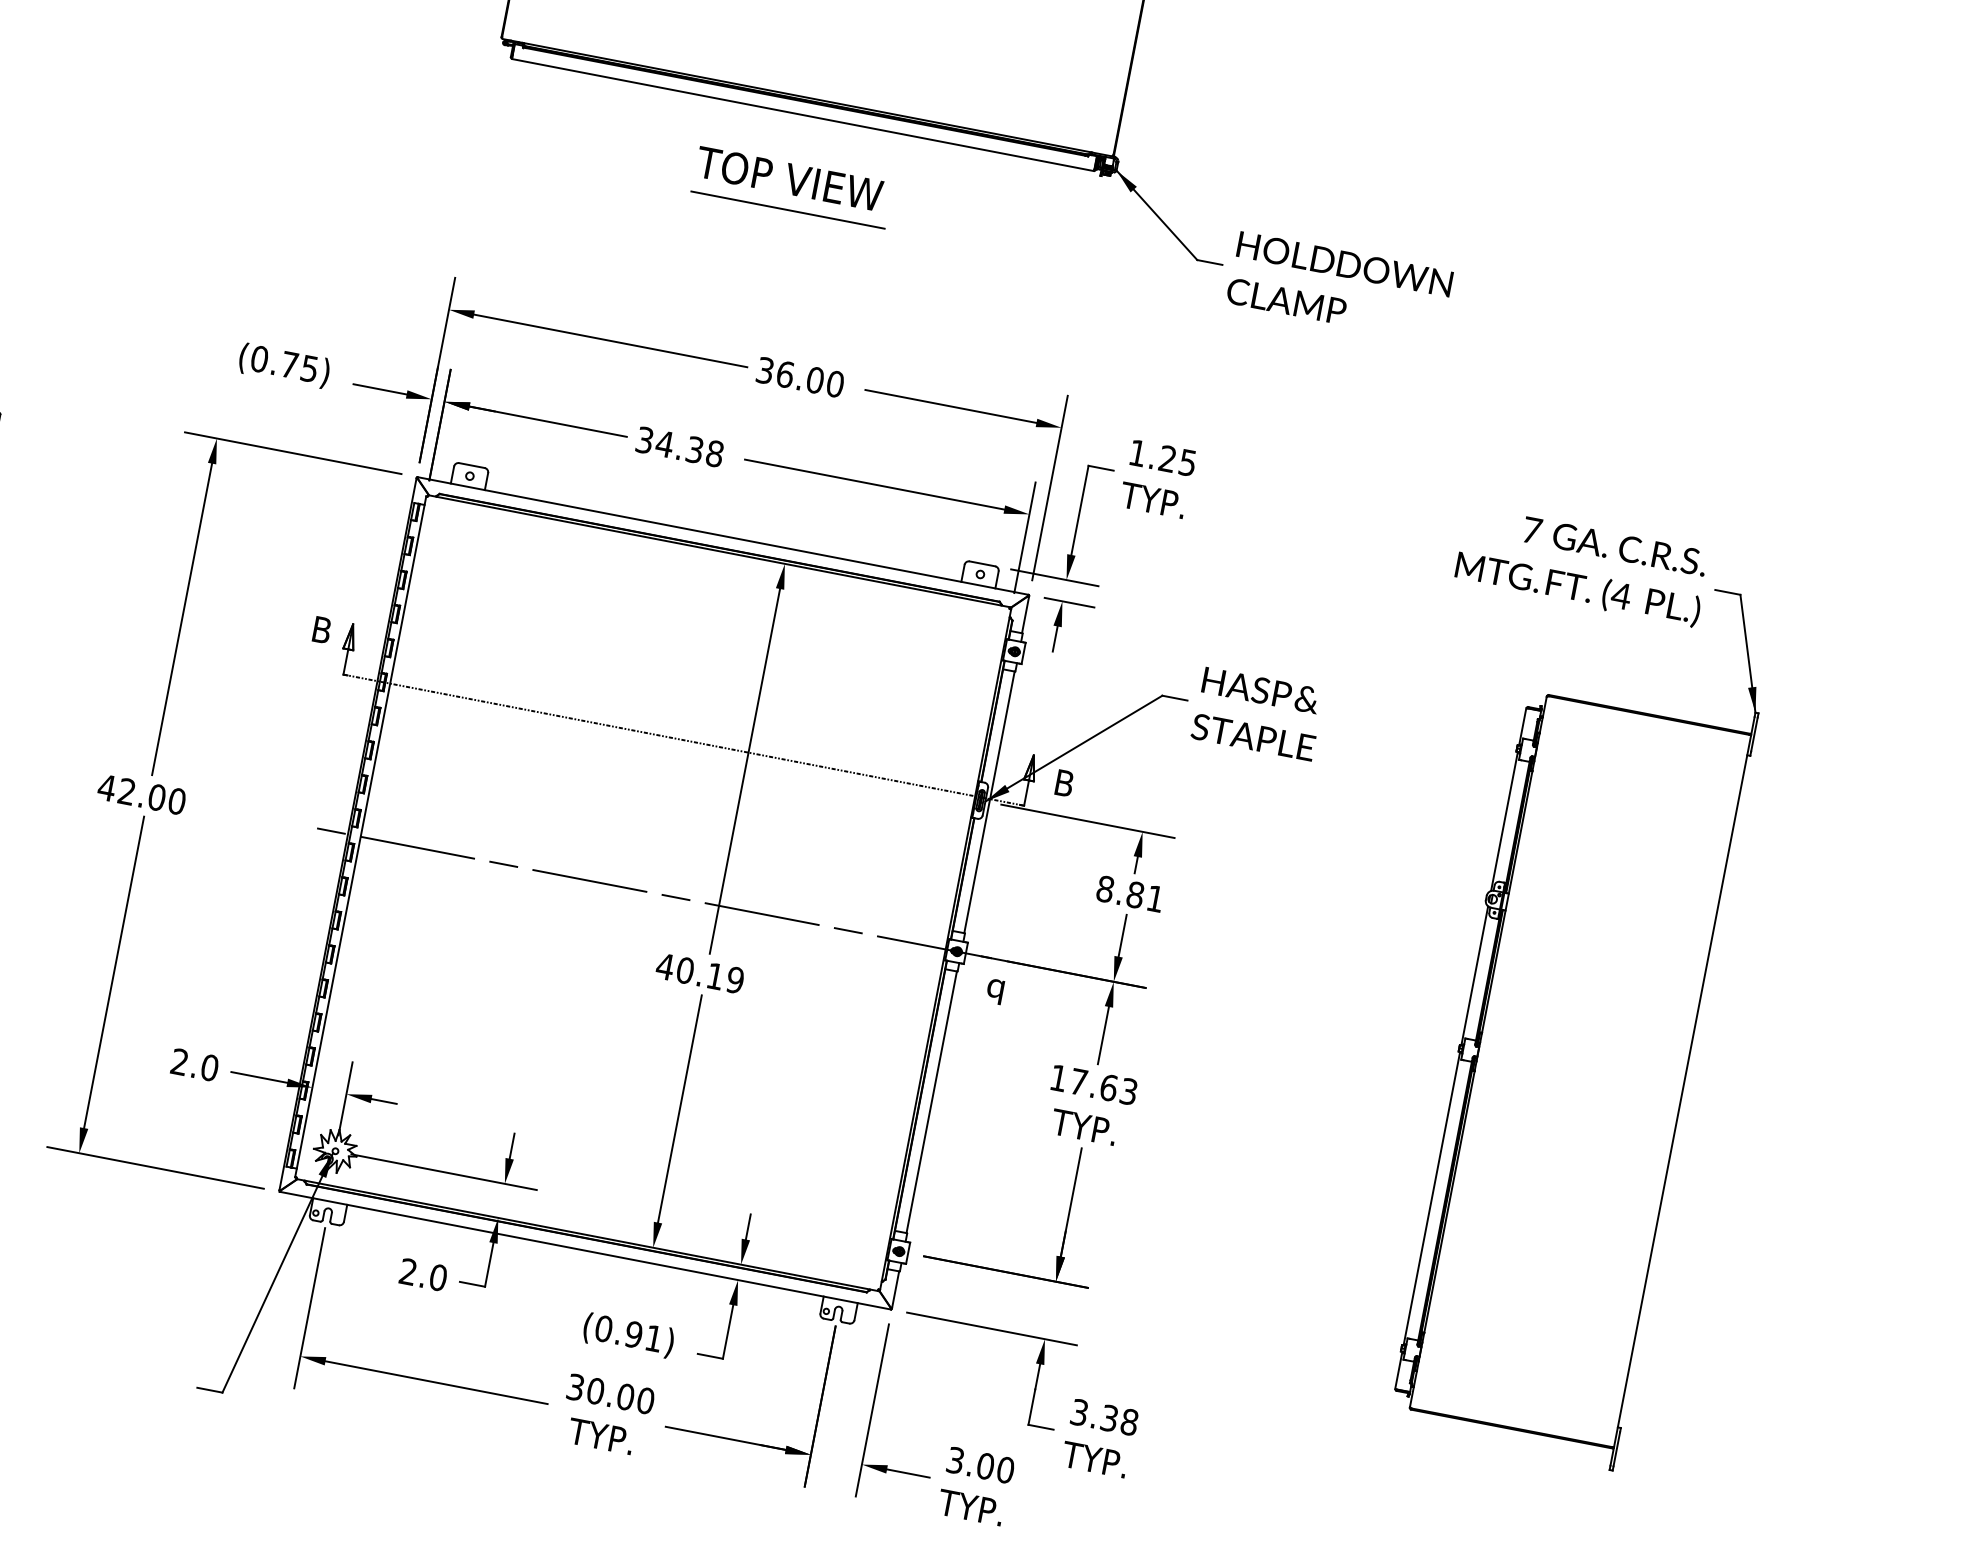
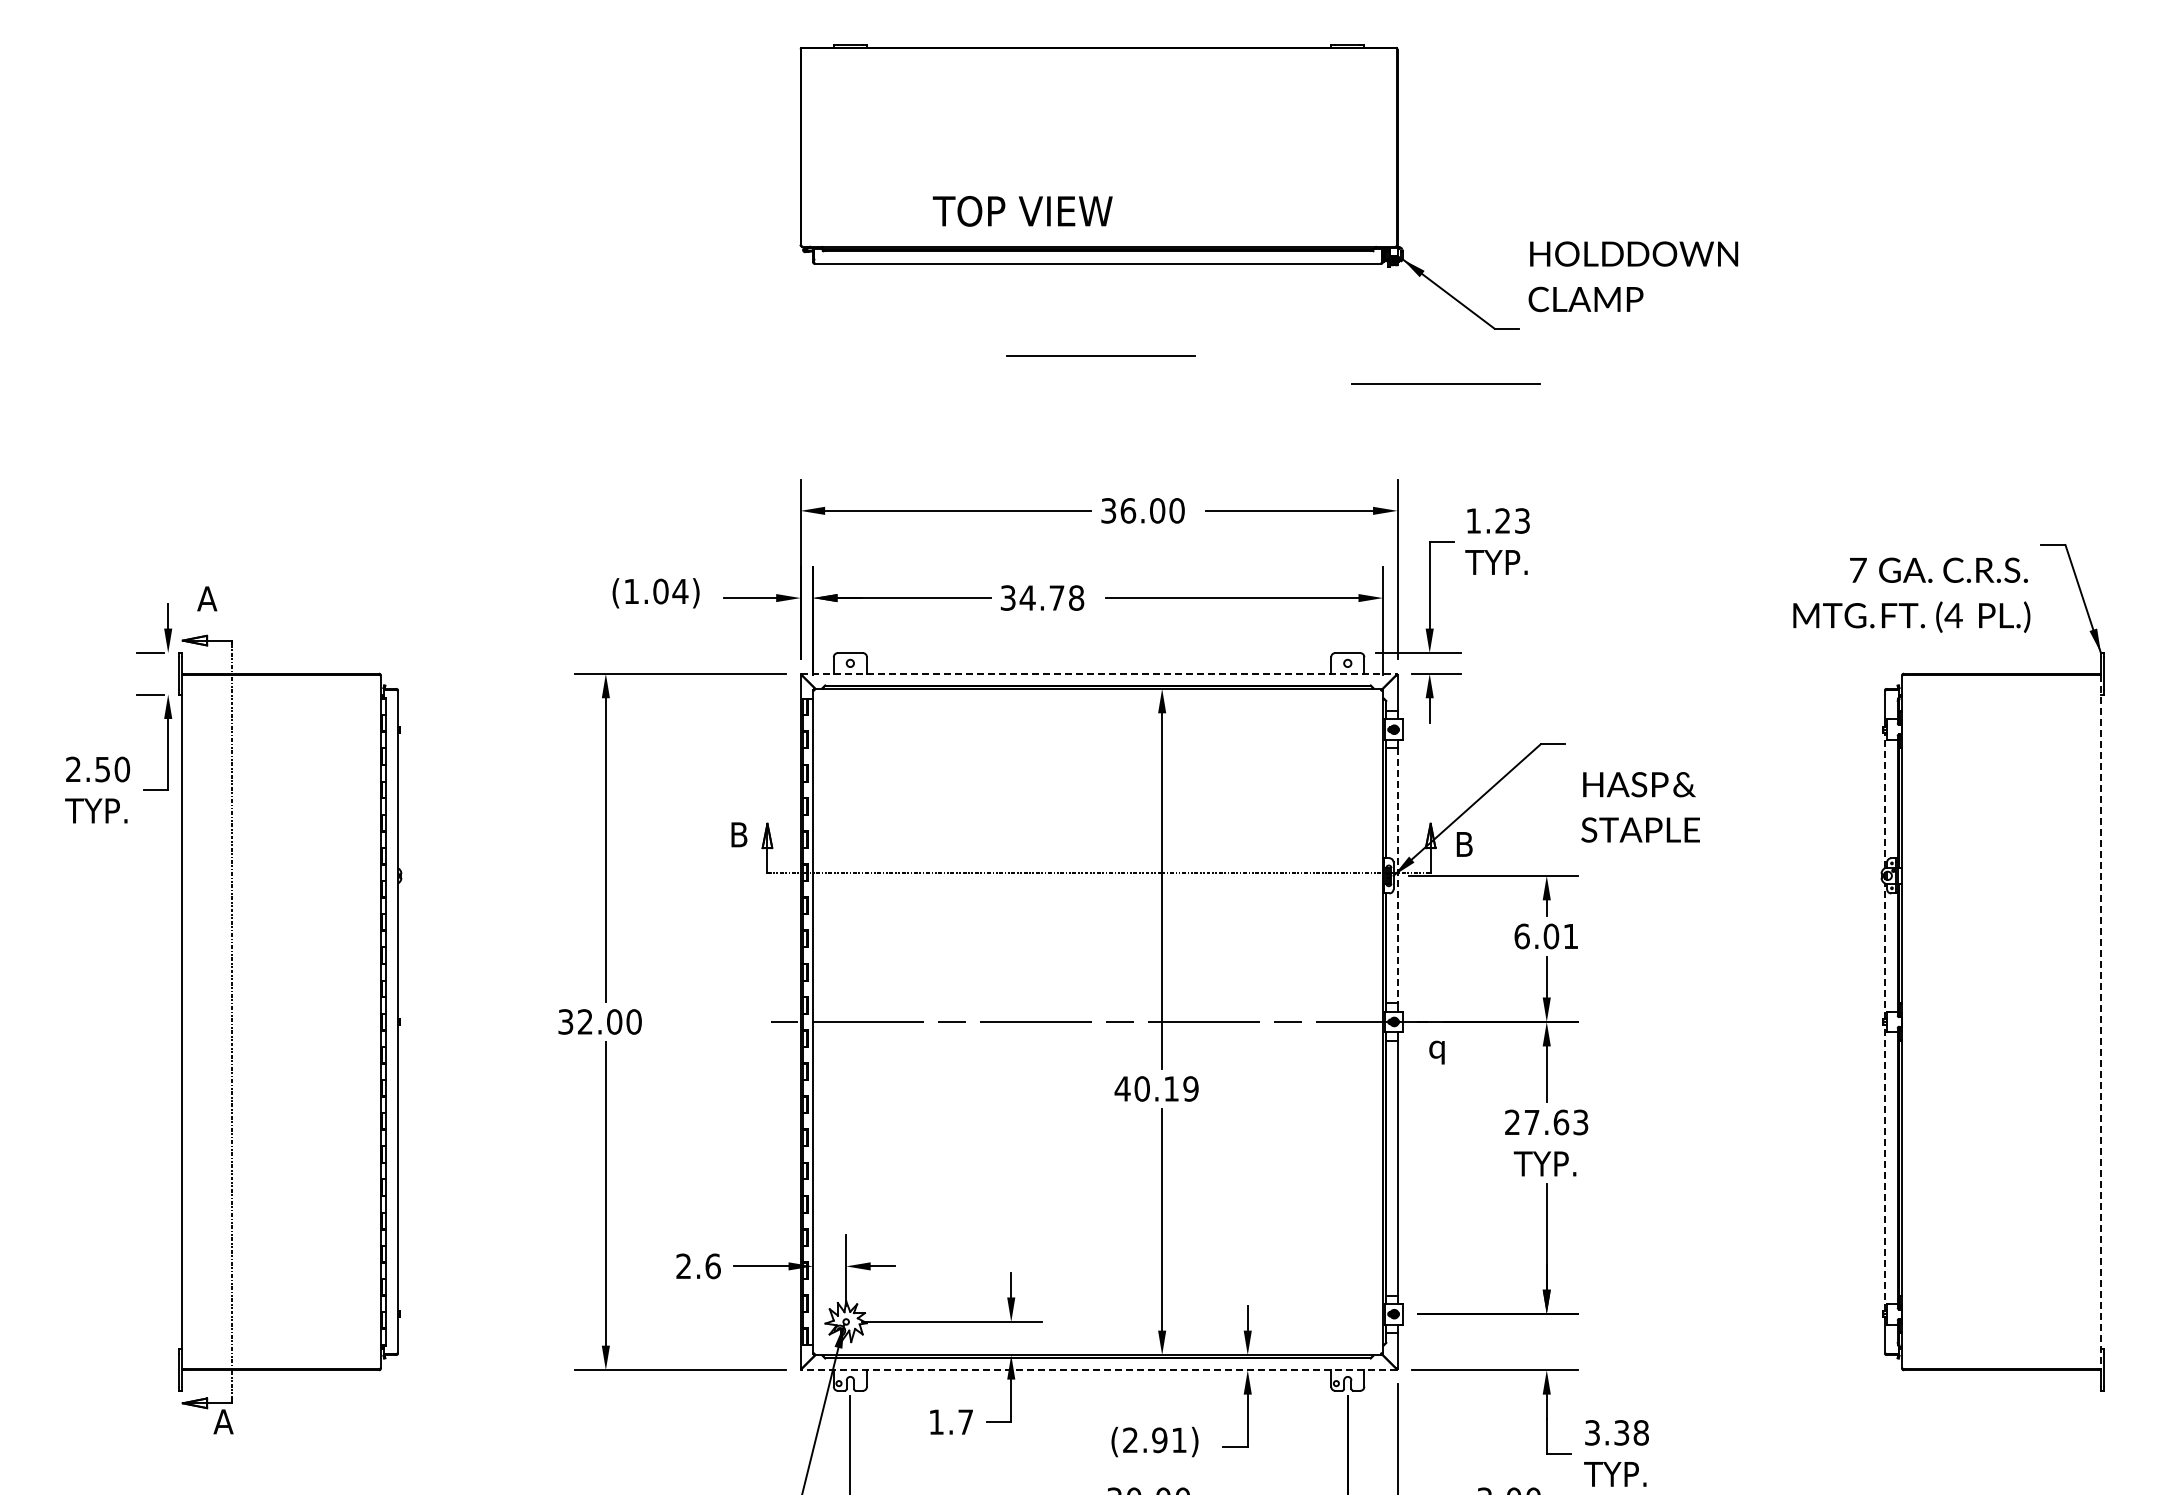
text: (789, 179) -> (1022, 211), moved
text: (1339, 287) -> (1633, 276), moved
line: (1136, 306) -> (1445, 383), added
text: (285, 364) -> (656, 591), (0.75) -> (1.04)
text: (694, 449) -> (1056, 597), 34.38 -> 34.78
text: (1187, 462) -> (1522, 520), 1.25 -> 1.23
line: (723, 535) -> (1099, 673), solid -> dashed
text: (1582, 565) -> (1911, 594), moved
text: (1257, 714) -> (1640, 807), moved
text: (106, 787) -> (565, 1021), 42.00 -> 32.00
line: (989, 803) -> (1397, 876), solid -> dashed
line: (1504, 821) -> (1884, 800), solid -> dashed
text: (1120, 892) -> (1536, 936), 8.81 -> 6.01
line: (1474, 976) -> (1884, 951), solid -> dashed
text: (209, 1066) -> (712, 1265), 2.0 -> 2.6
text: (1058, 1077) -> (1512, 1121), 17.63 -> 27.63
line: (1682, 1090) -> (2100, 1021), solid -> dashed
line: (1431, 1197) -> (1884, 1167), solid -> dashed
line: (585, 1251) -> (1099, 1370), solid -> dashed
text: (423, 1274) -> (951, 1421), 2.0 -> 1.7
text: (603, 1329) -> (1130, 1440), (0.91) -> (2.91)

